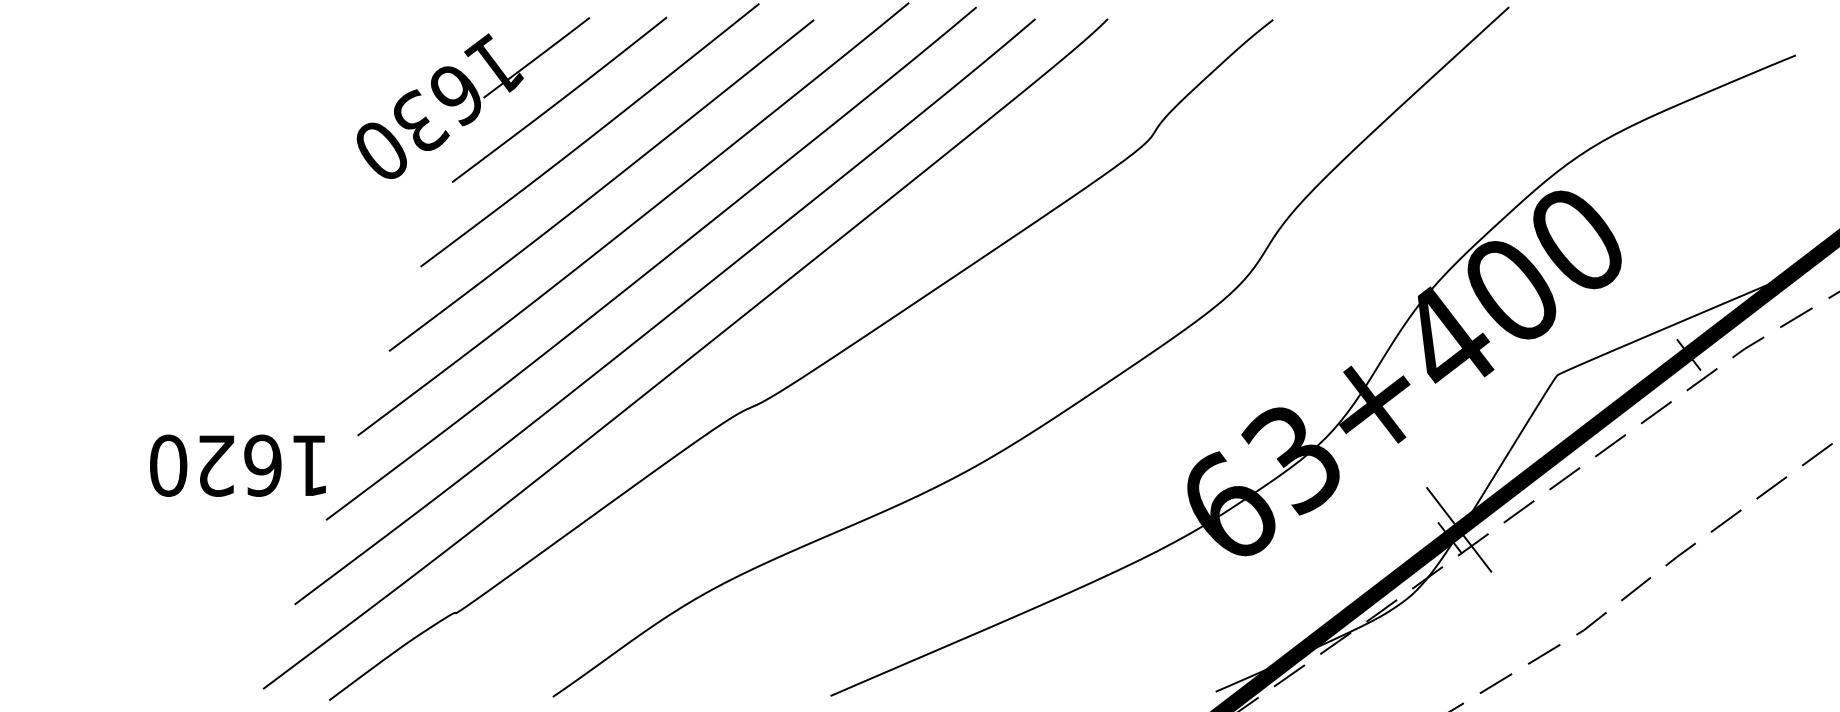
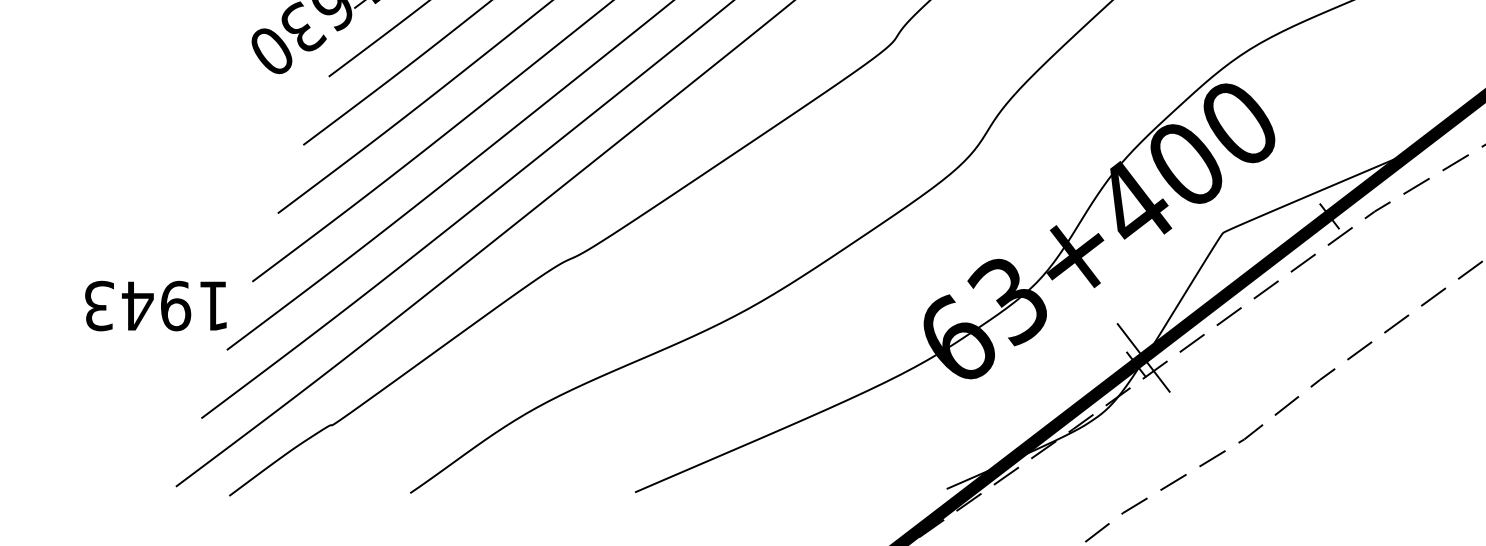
text: (216, 465) -> (138, 305), 1620 -> 1943

